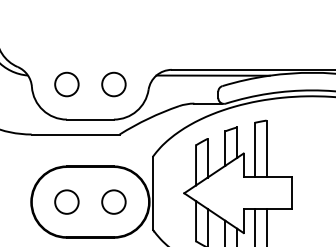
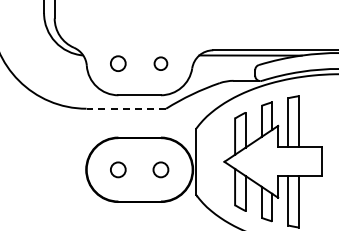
circle: (65, 84) -> (117, 63), size x0.7
circle: (113, 84) -> (160, 63), size x0.6
line: (75, 134) -> (126, 108), solid -> dashed
circle: (65, 201) -> (117, 169), size x0.7
circle: (113, 201) -> (160, 169), size x0.7

